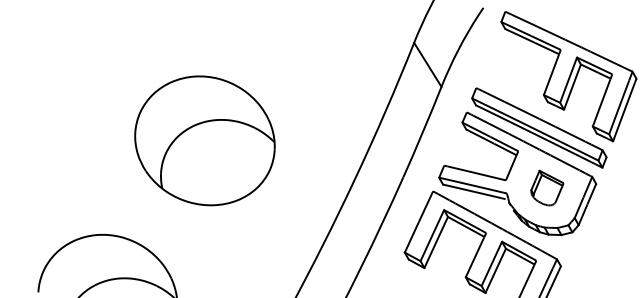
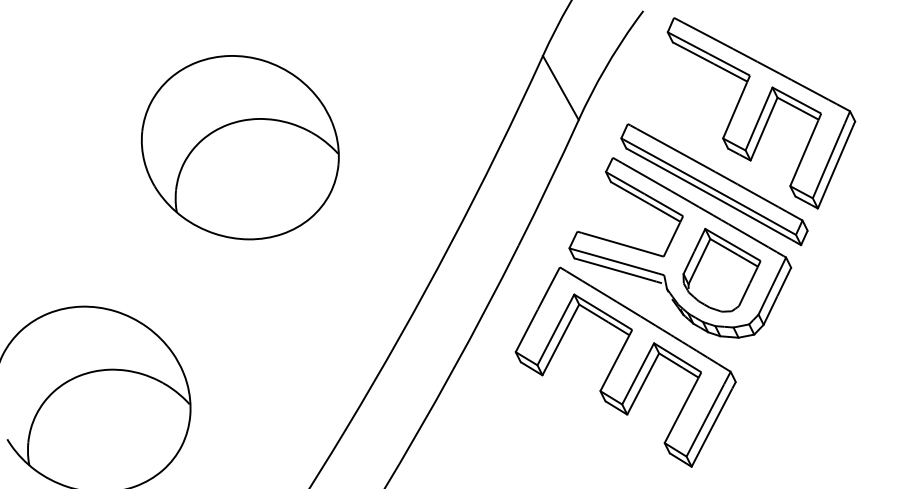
part: (204, 140) -> (239, 147), moved
part: (547, 187) -> (721, 269), size x1.67

